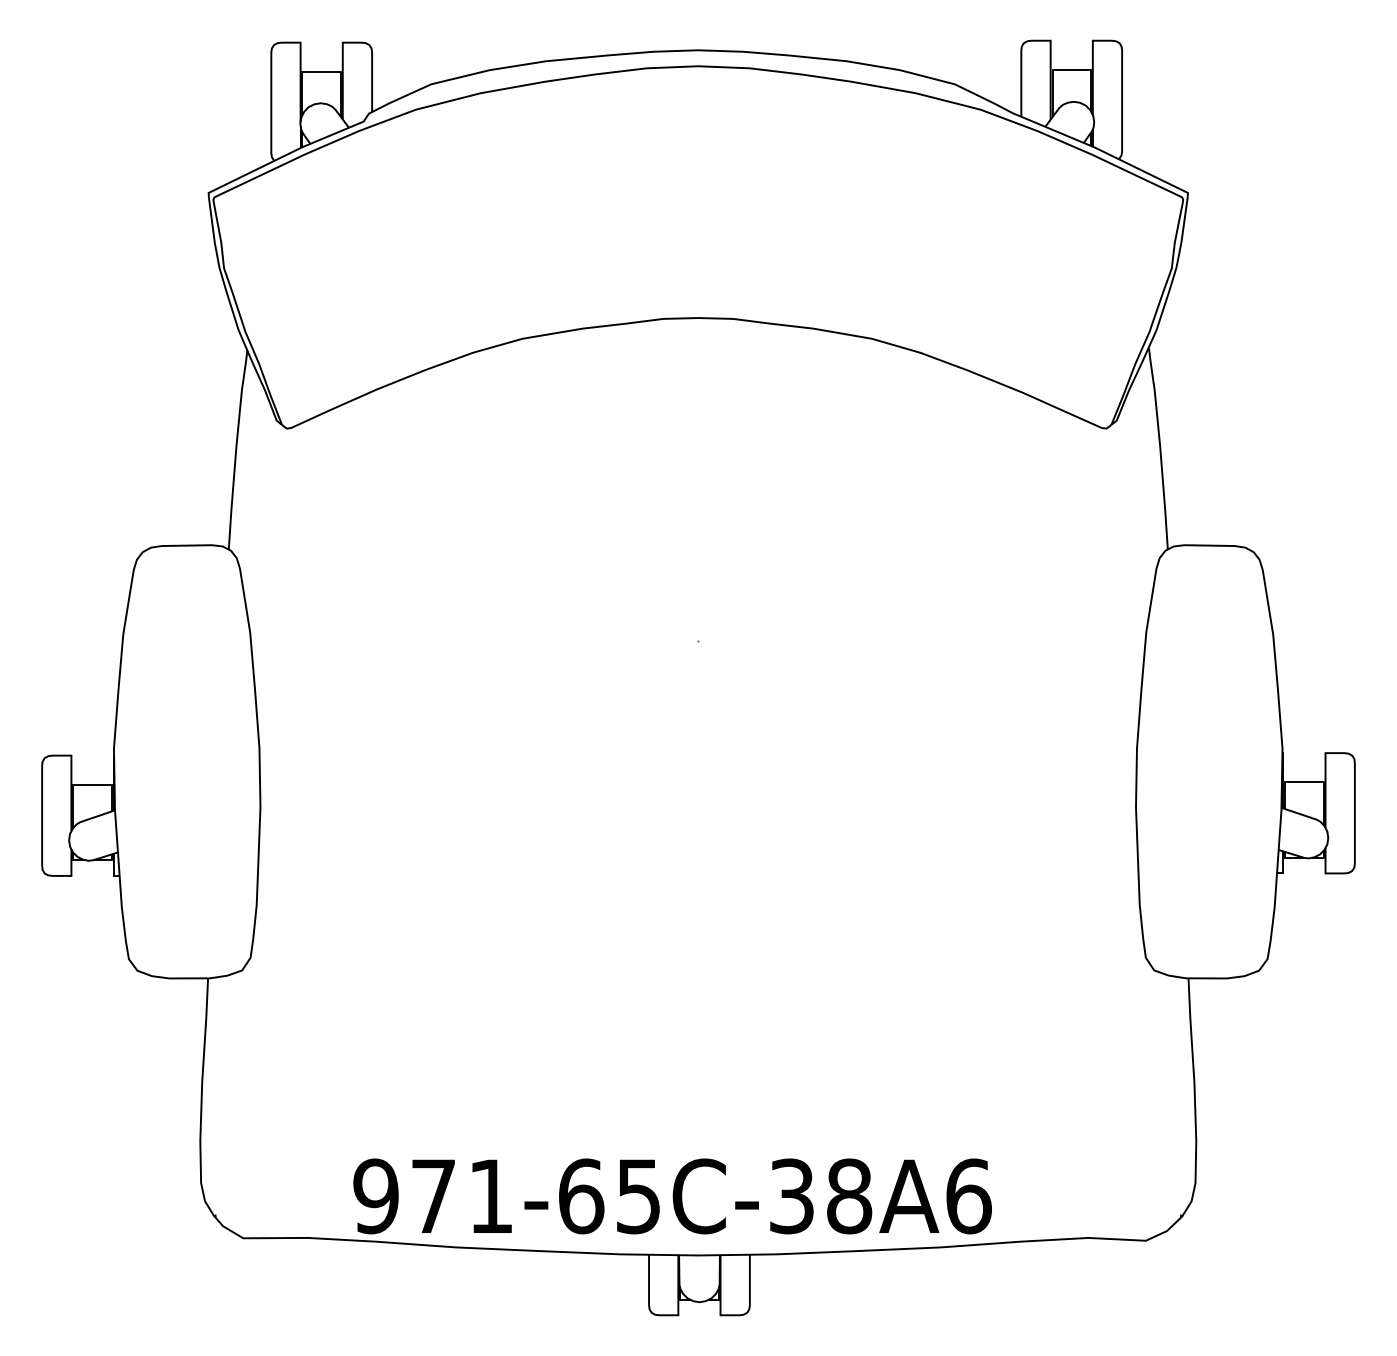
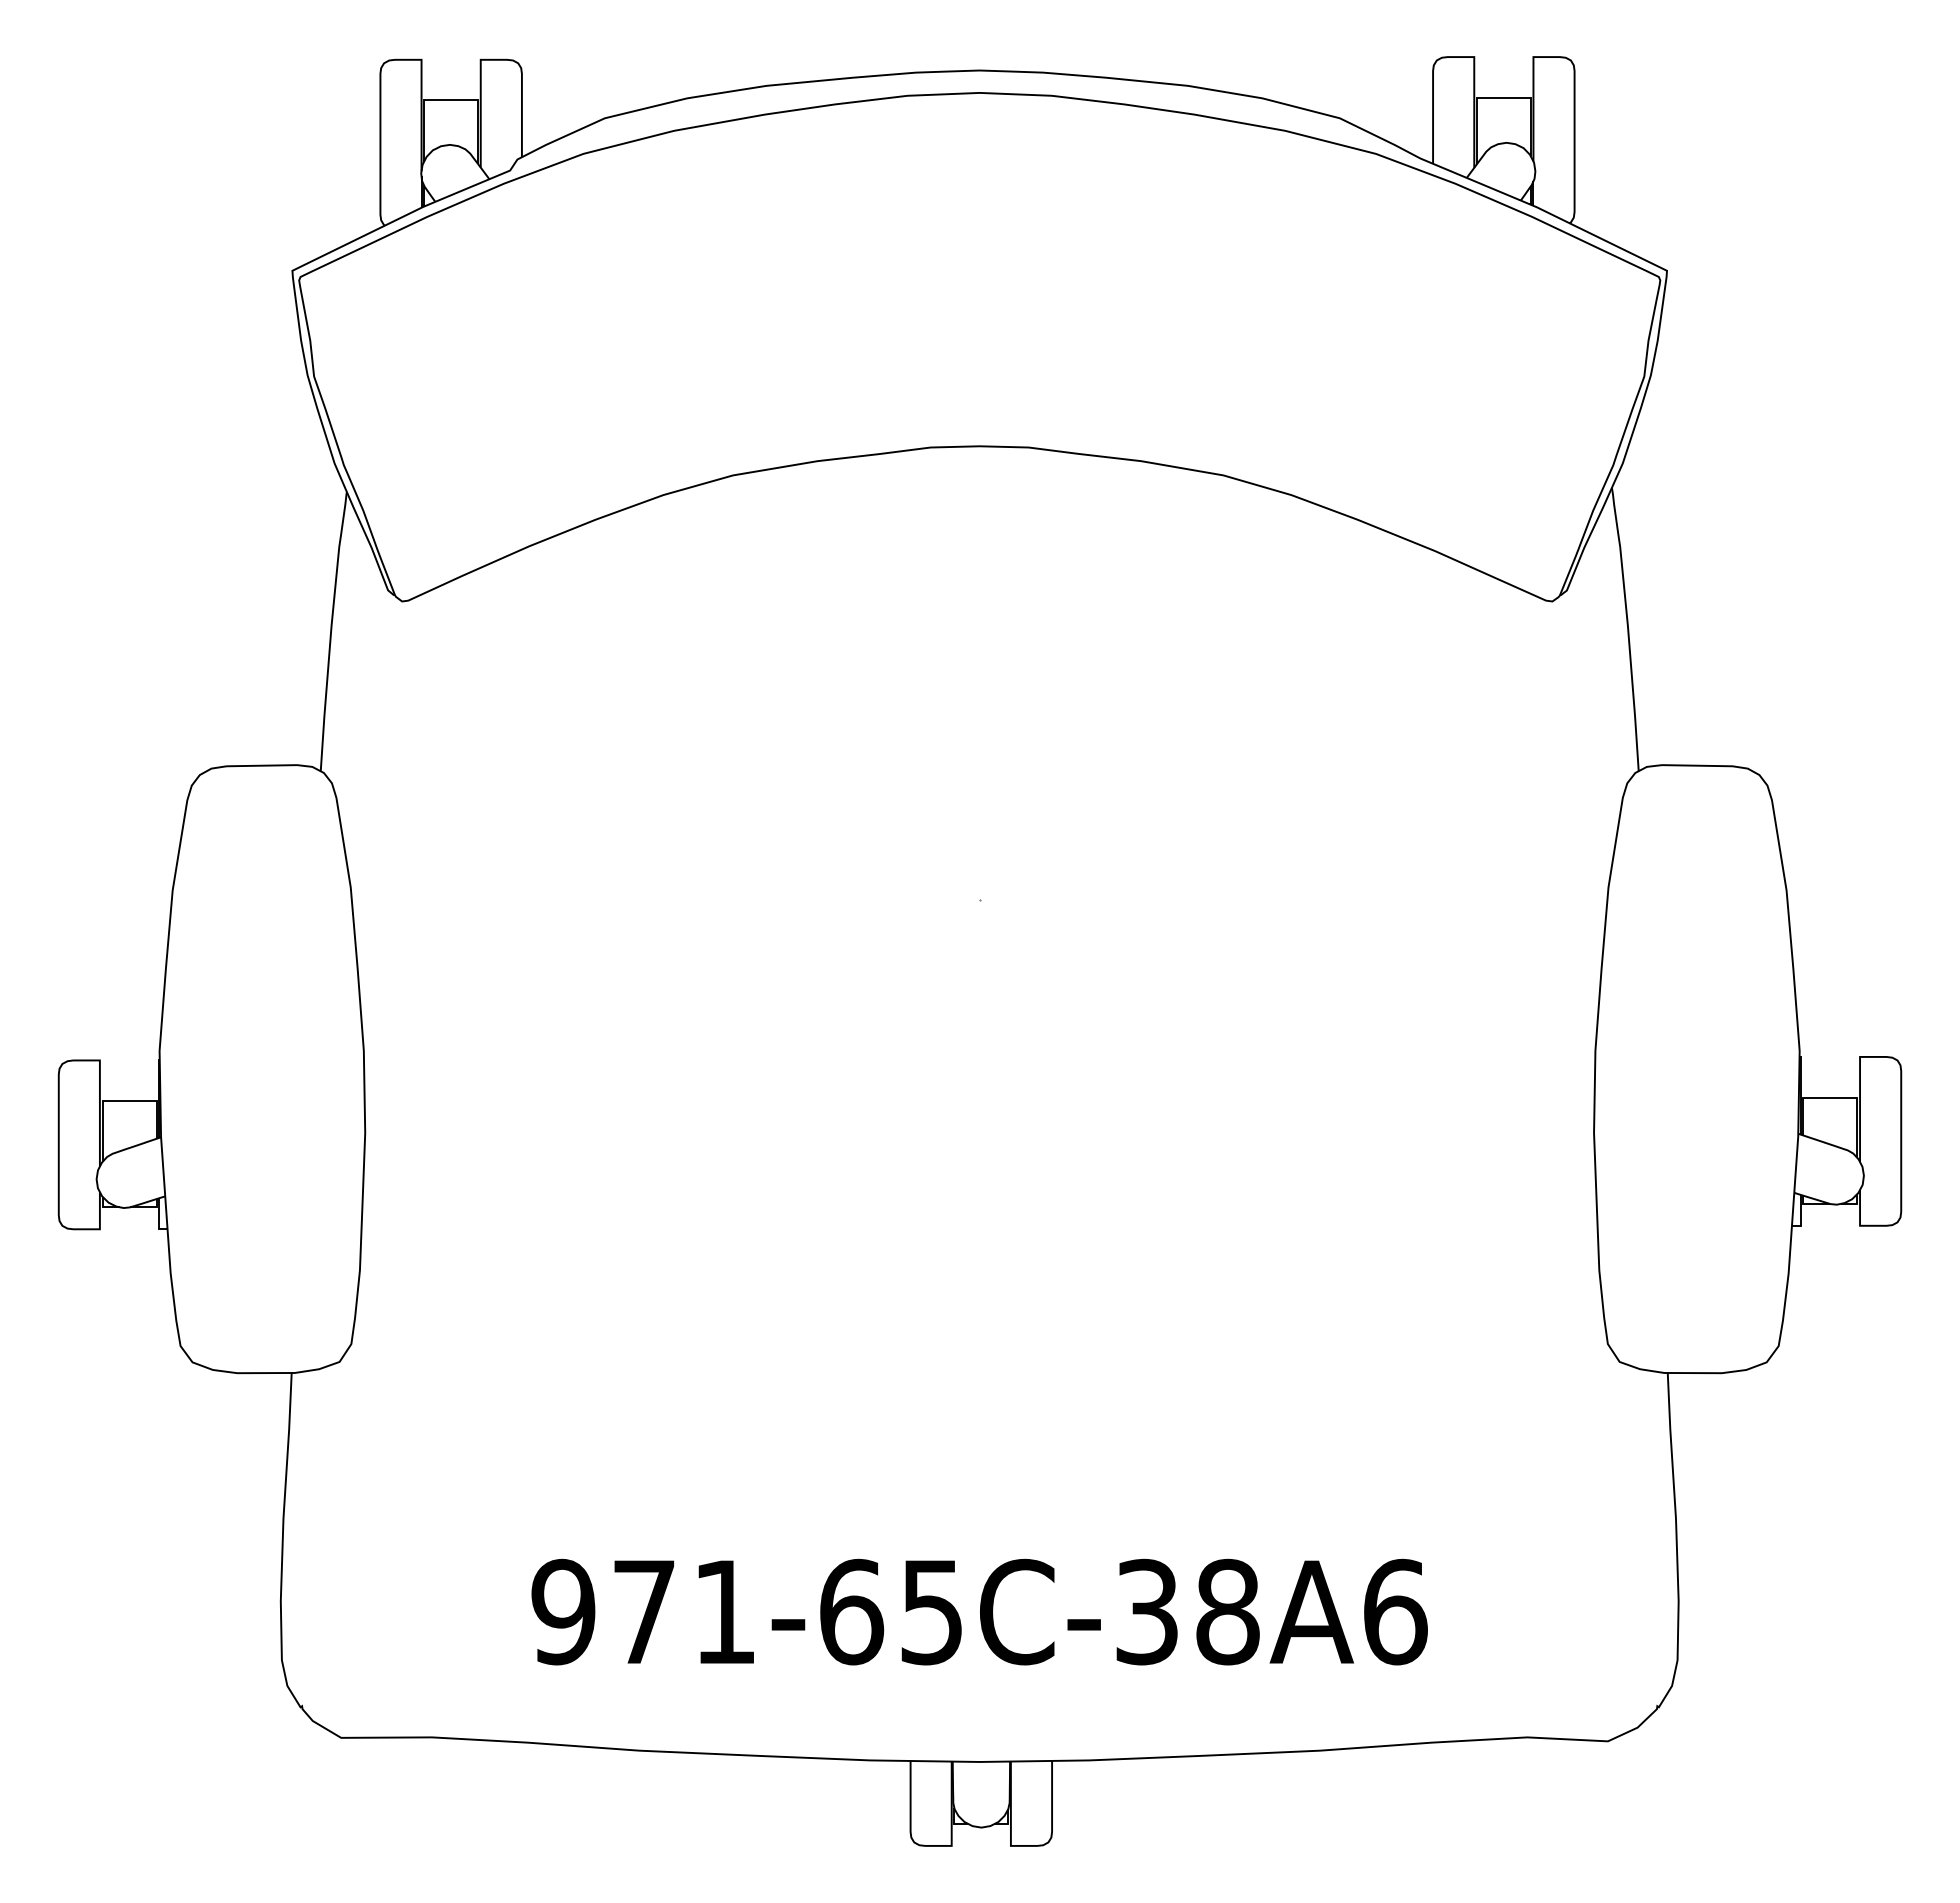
text: (672, 1195) -> (979, 1611), moved

